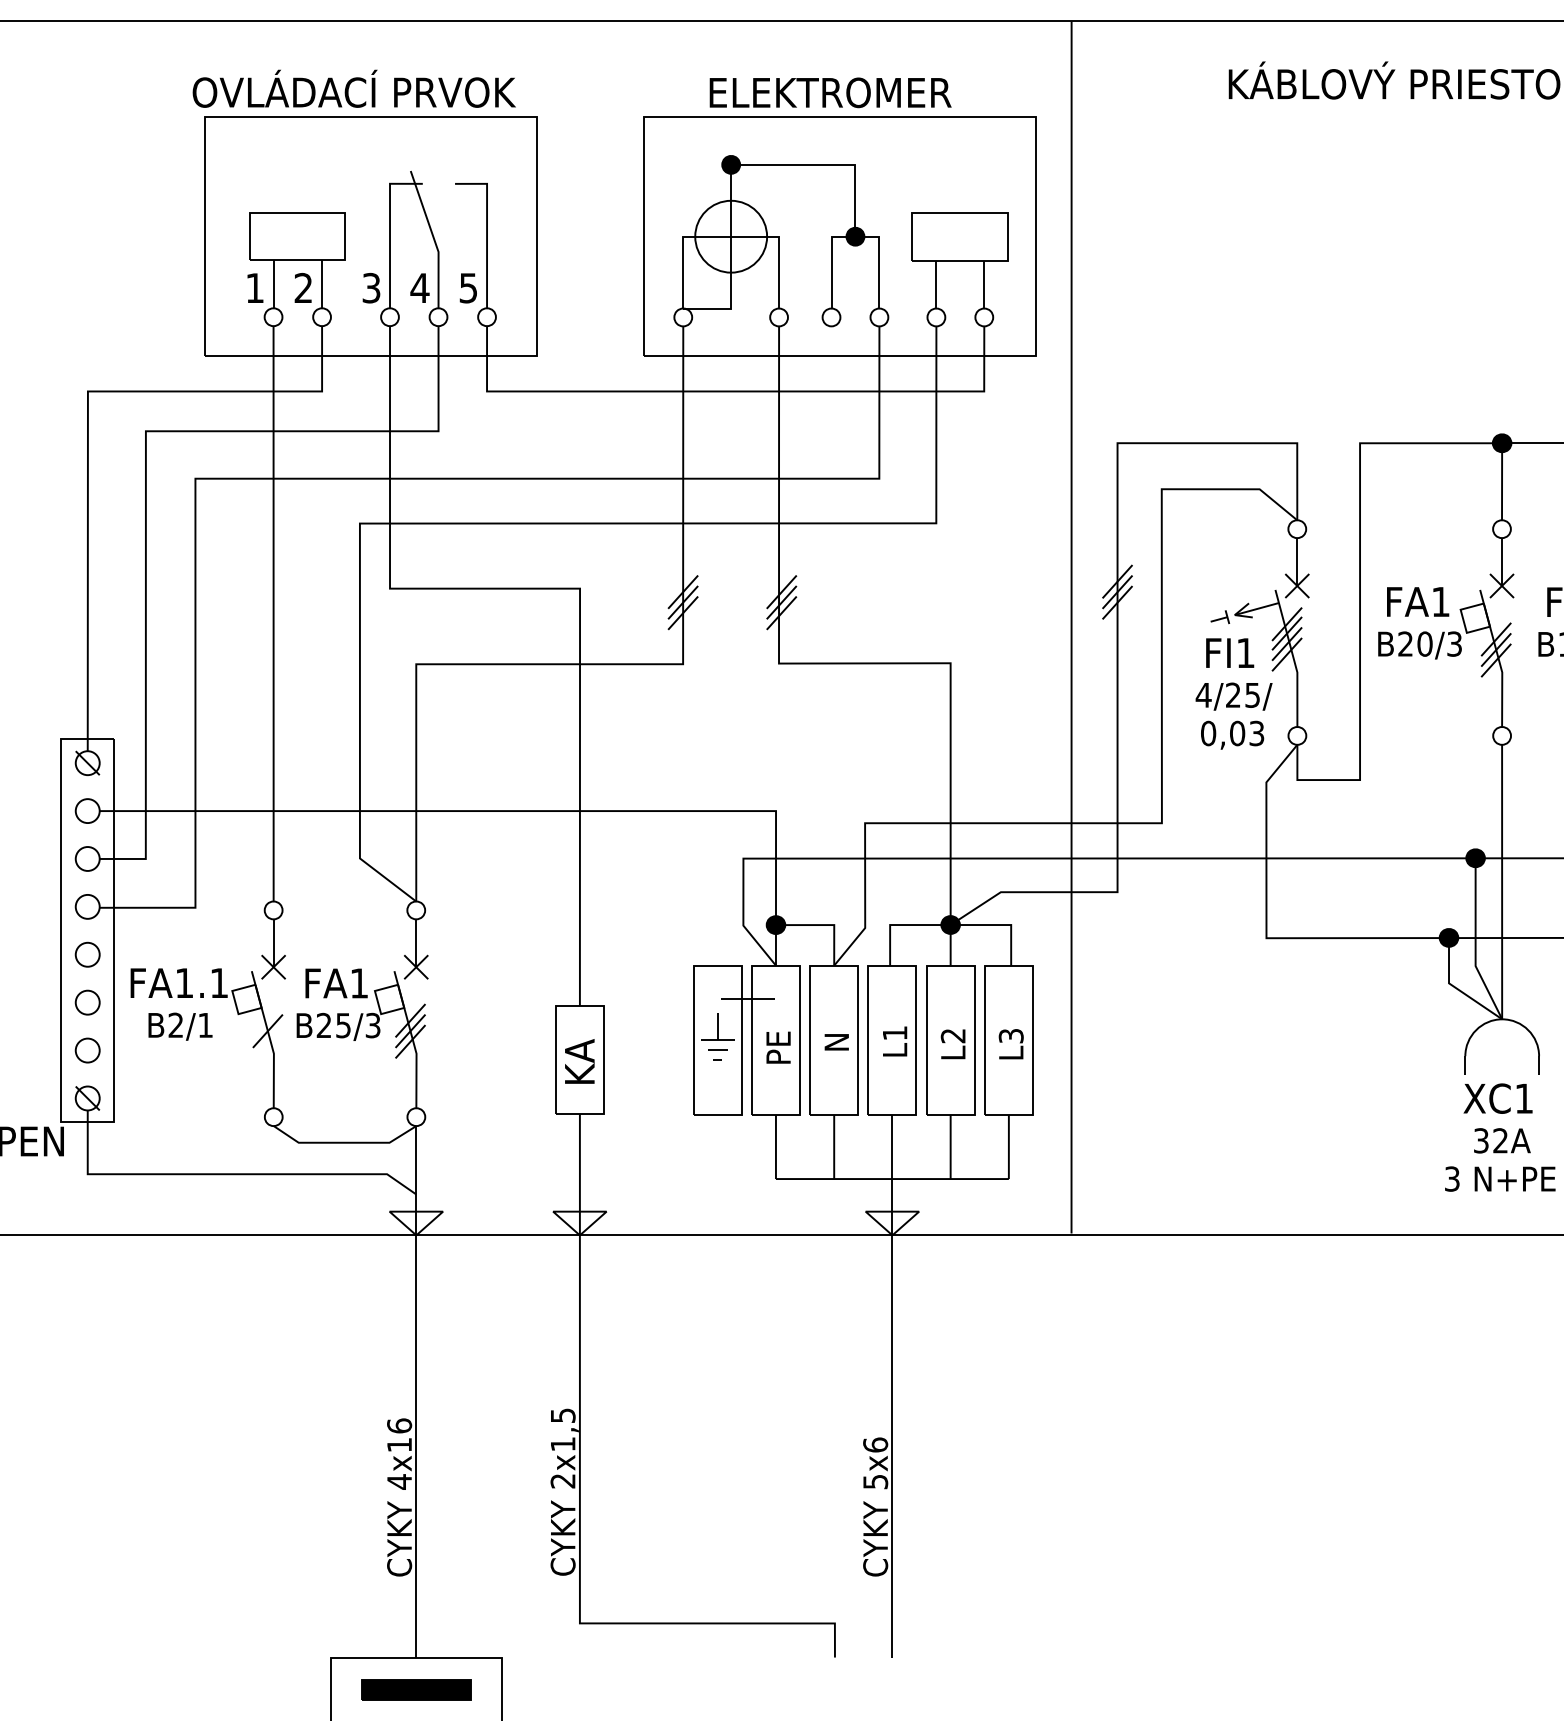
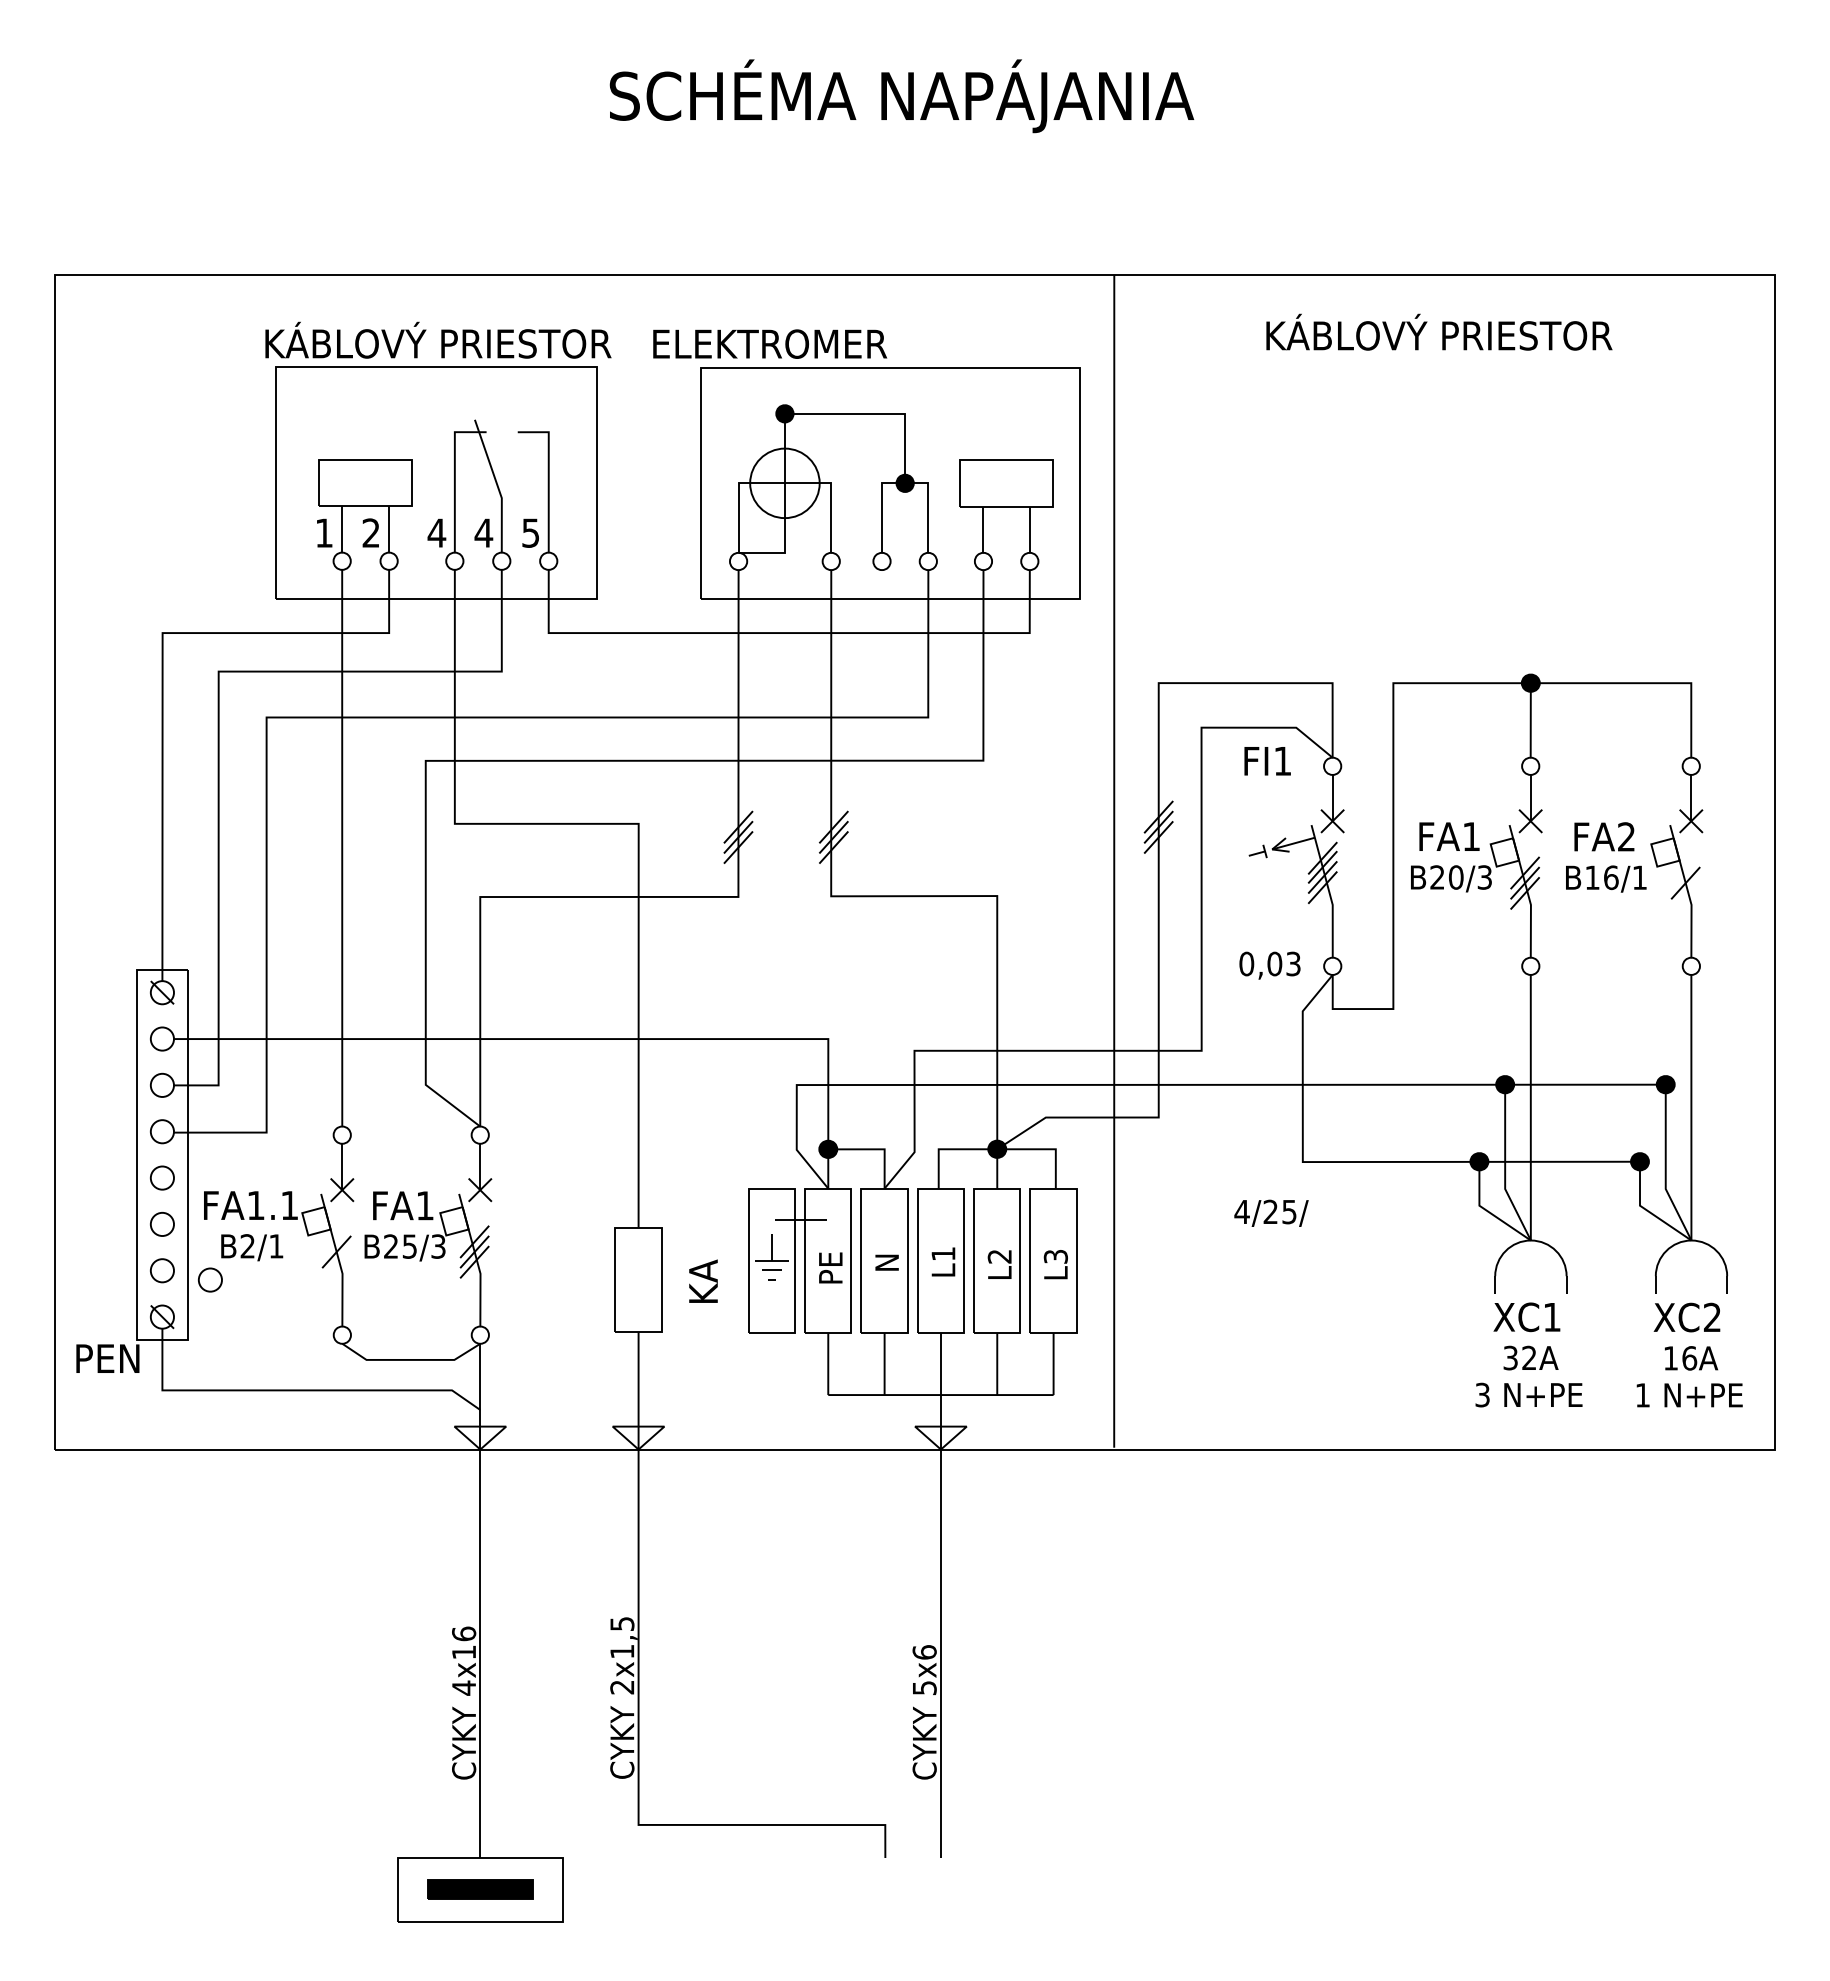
text: (372, 88) -> (437, 339), OVLÁDACÍ PRVOK -> KÁBLOVÝ PRIESTOR
text: (830, 92) -> (770, 343), moved
text: (371, 287) -> (436, 532), 3 -> 4
text: (1229, 653) -> (1267, 761), moved
text: (1234, 695) -> (1271, 1212), moved
part: (137, 1059) -> (210, 1279), added
text: (579, 1060) -> (703, 1280), moved

